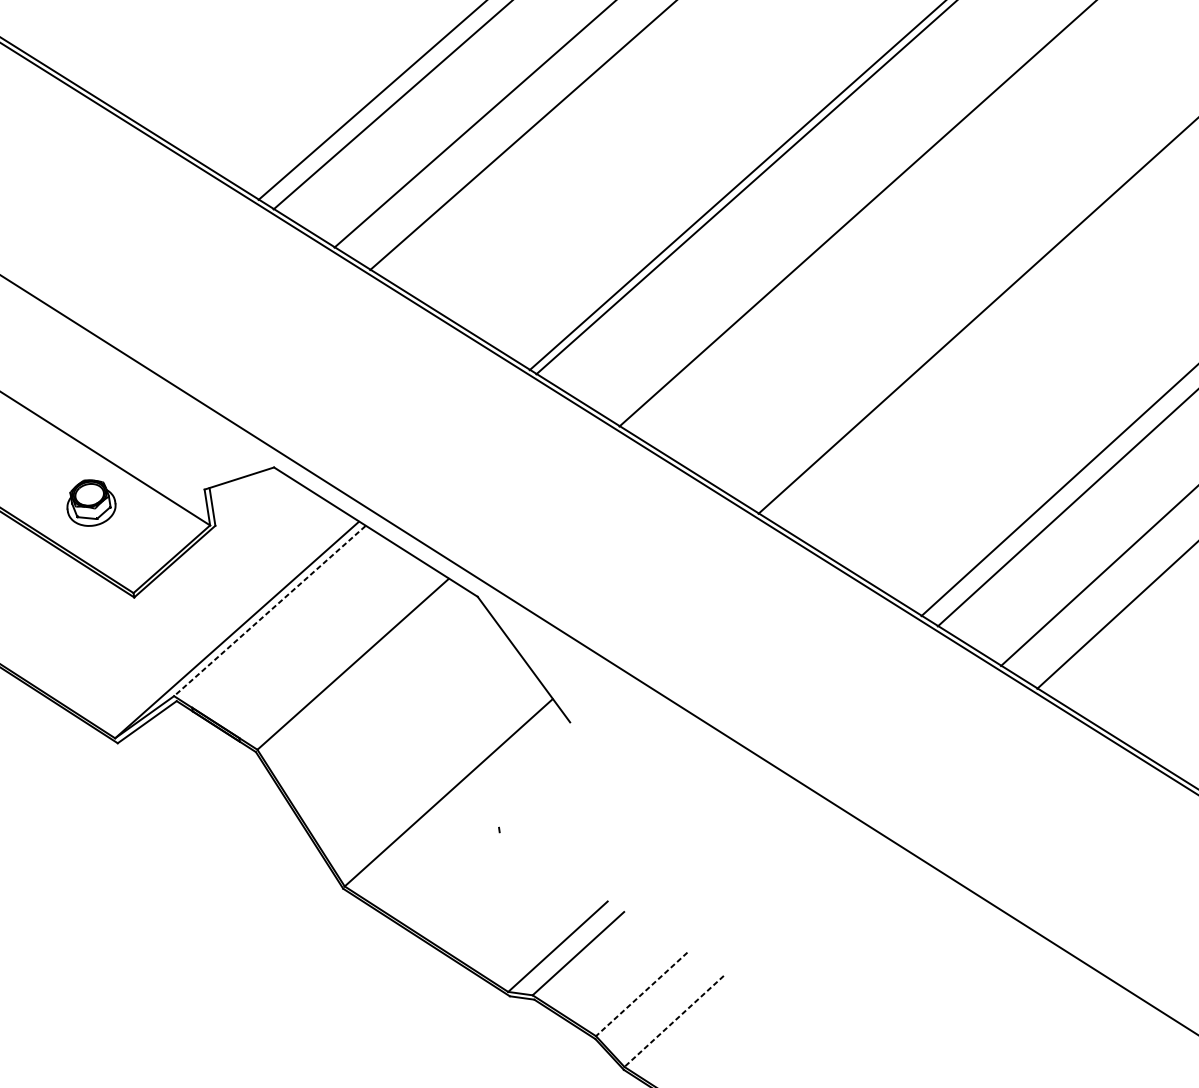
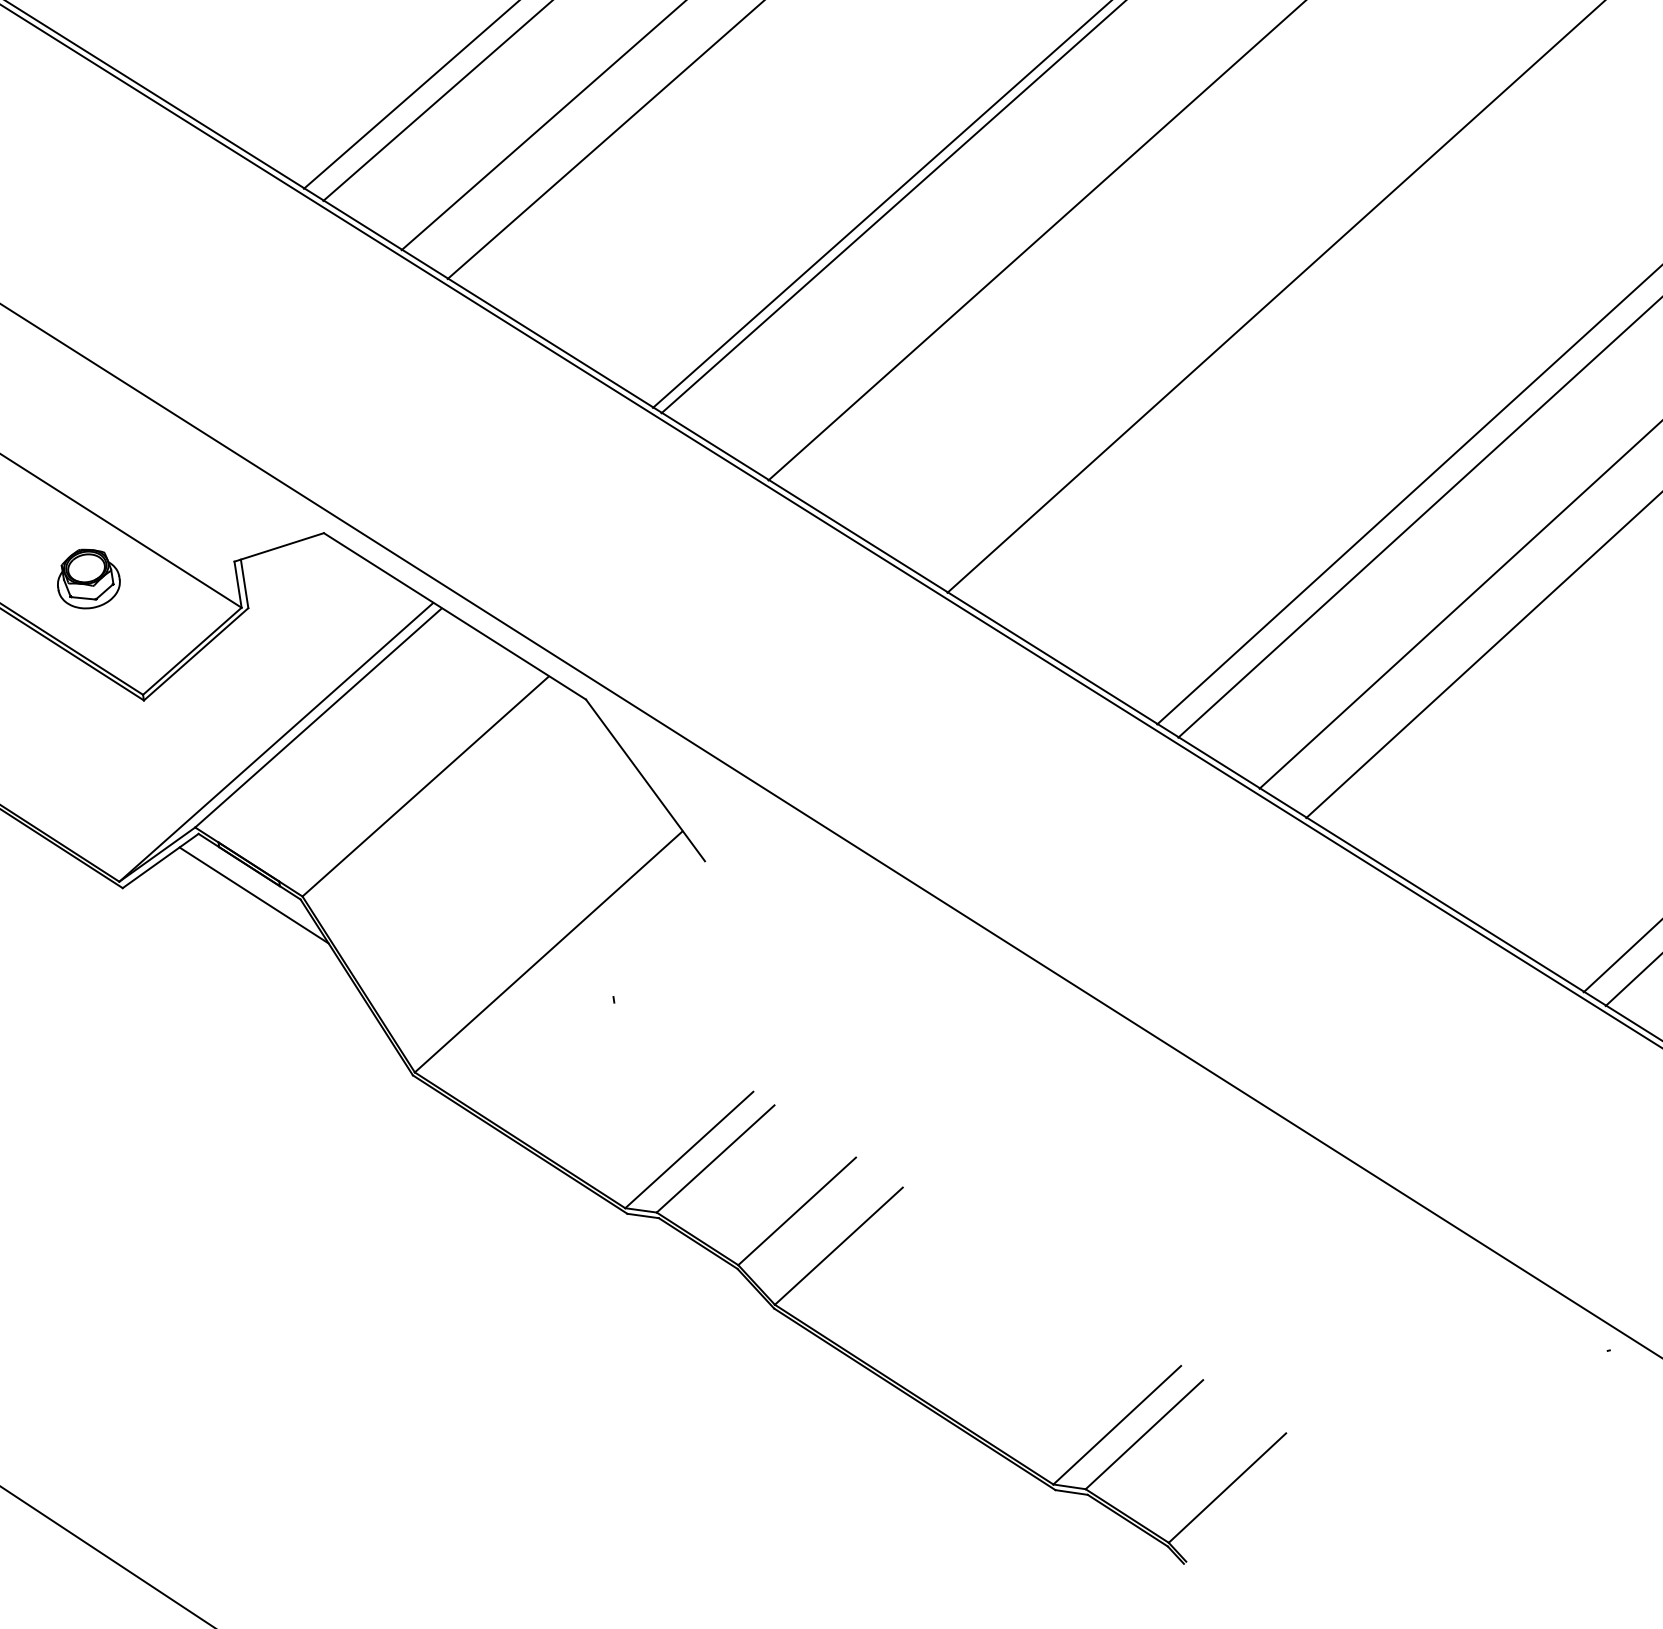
line: (269, 611) -> (318, 718), dashed -> solid
line: (219, 748) -> (253, 895), added
line: (642, 994) -> (797, 1211), dashed -> solid
line: (673, 1021) -> (838, 1246), dashed -> solid

